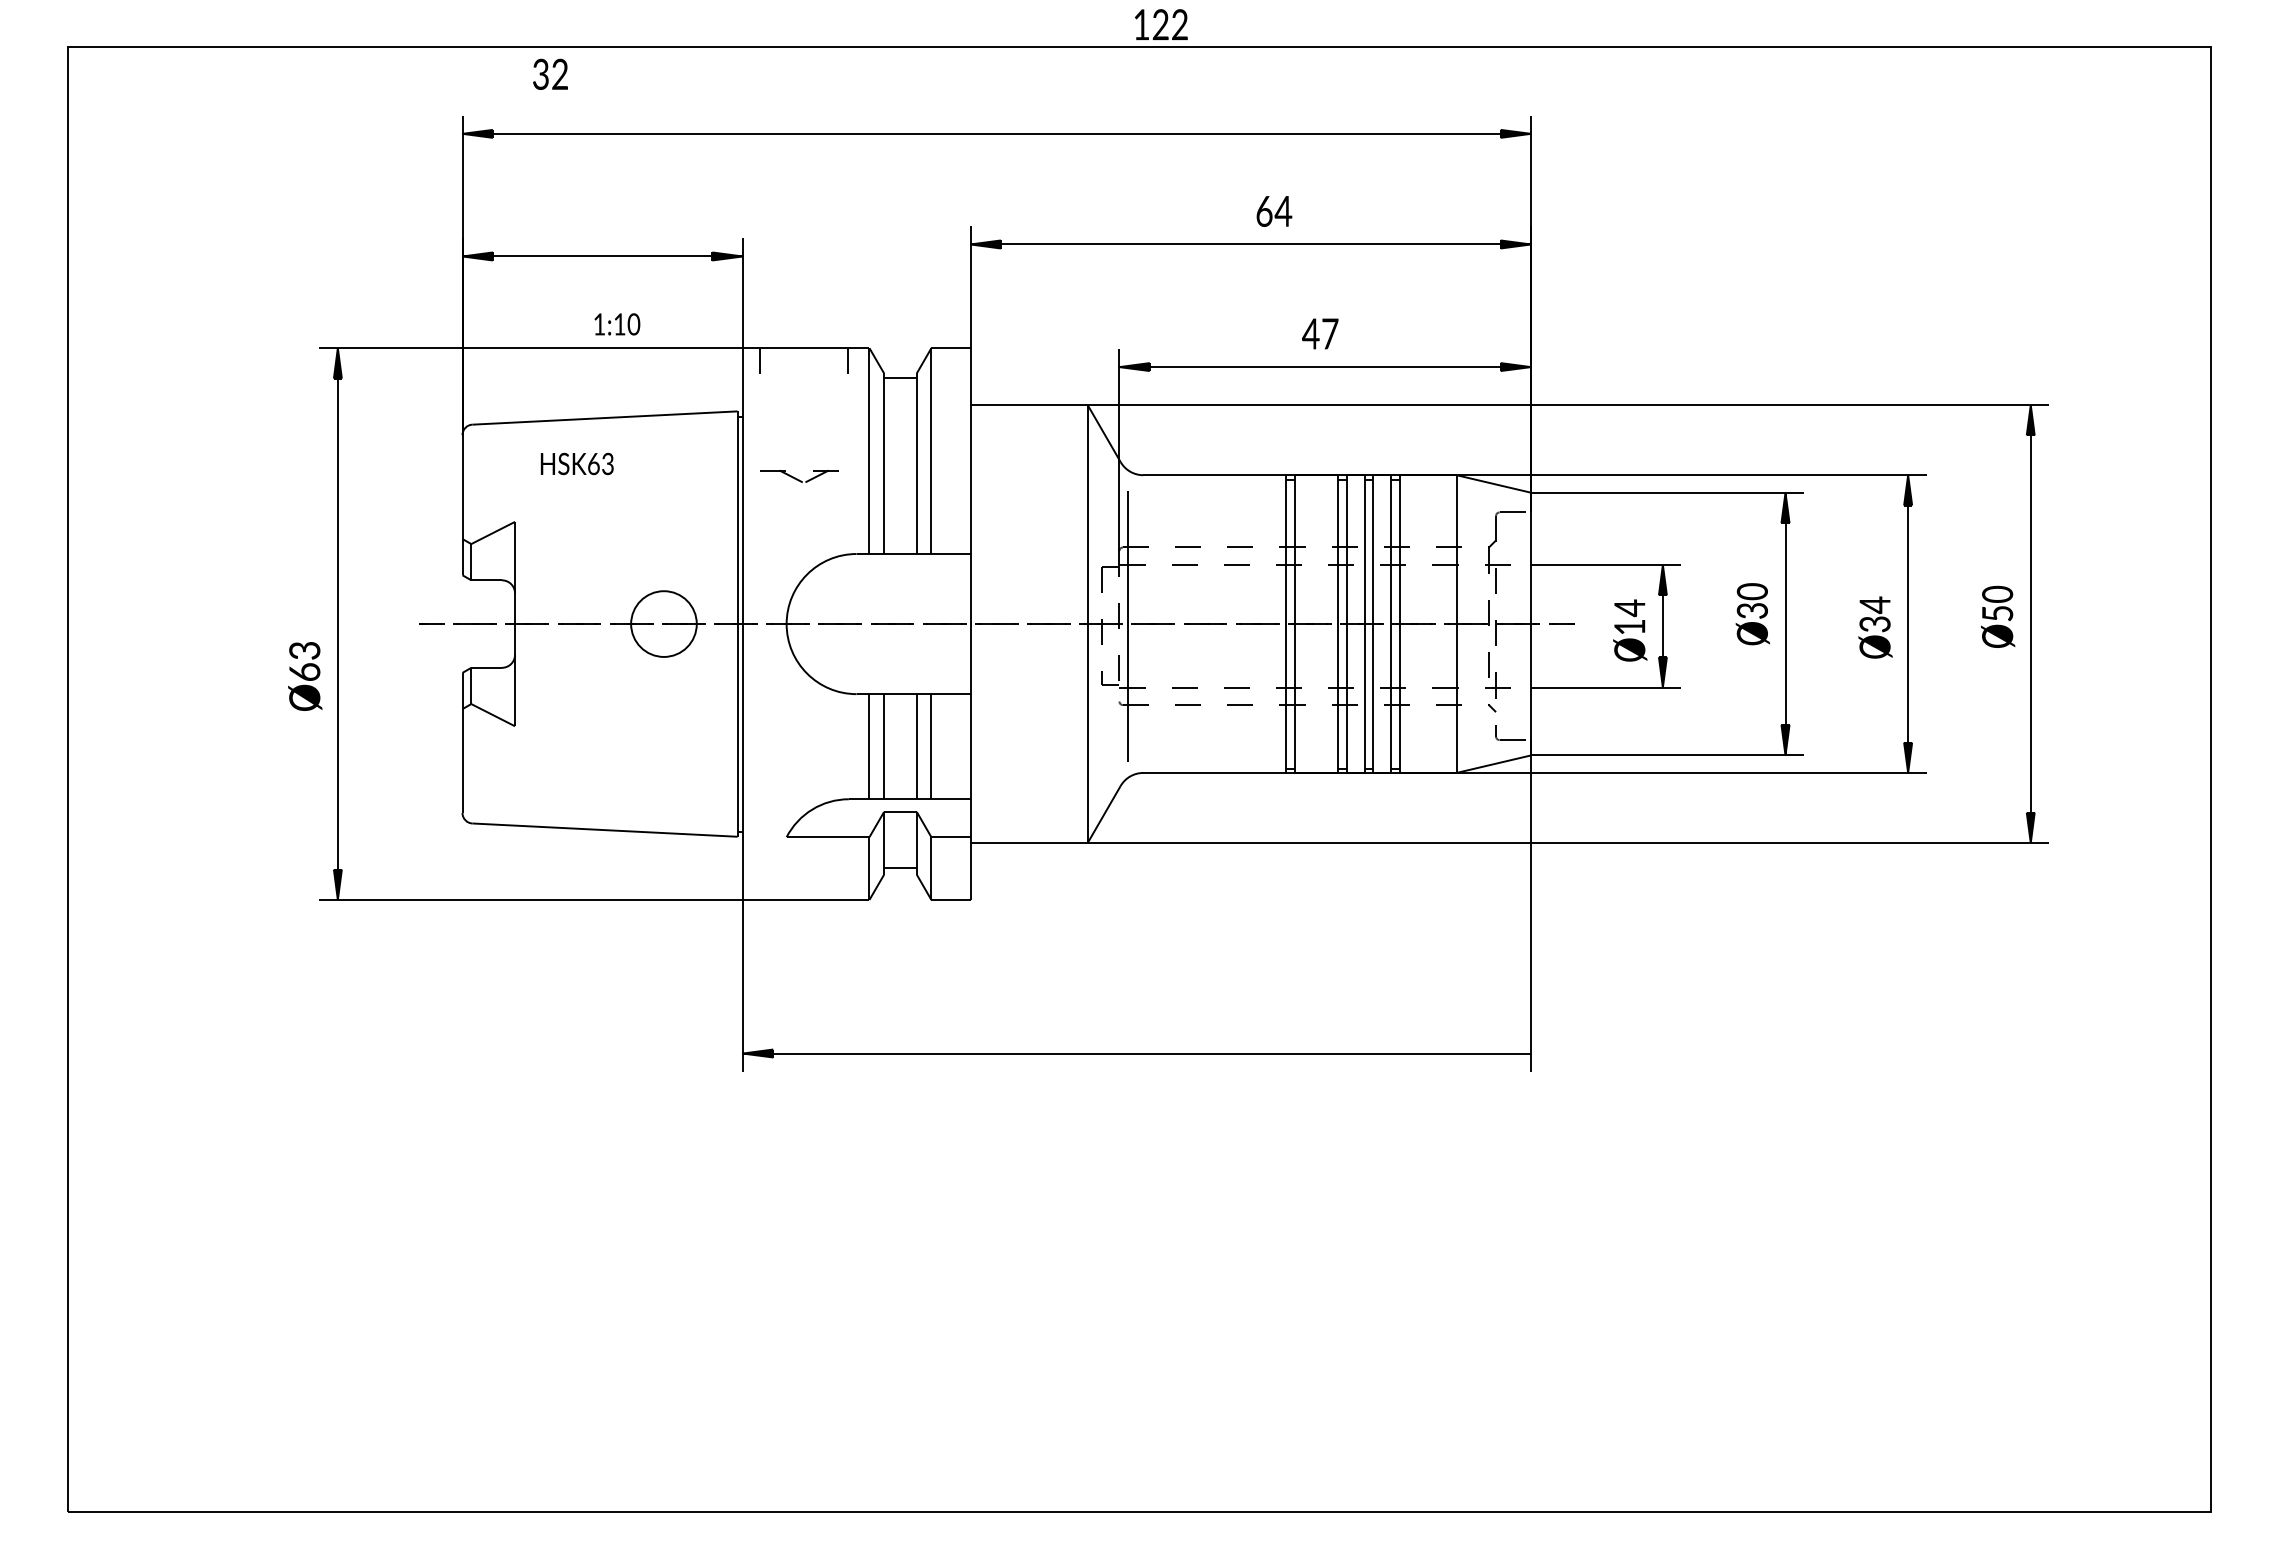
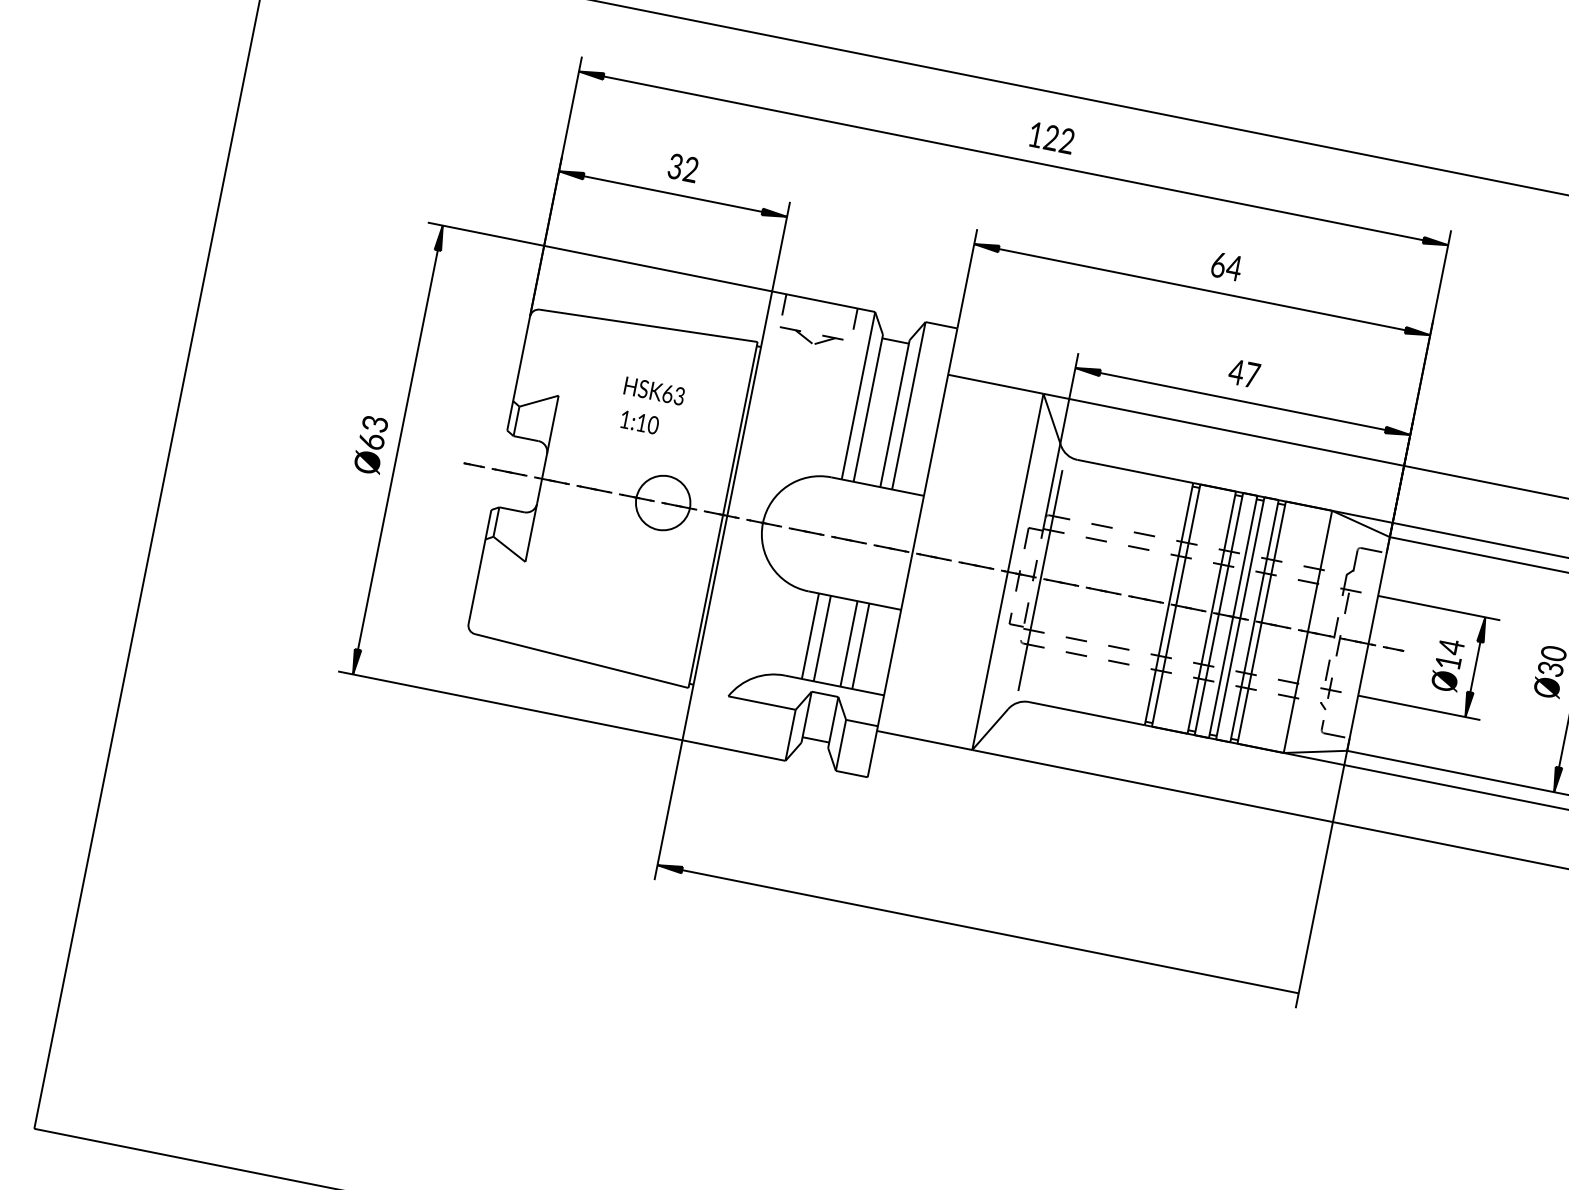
text: (1161, 24) -> (1052, 137), moved
text: (550, 73) -> (683, 167), moved
text: (617, 324) -> (639, 422), moved
text: (577, 463) -> (654, 390), moved
part: (799, 475) -> (810, 337), moved
text: (305, 676) -> (371, 445), moved

